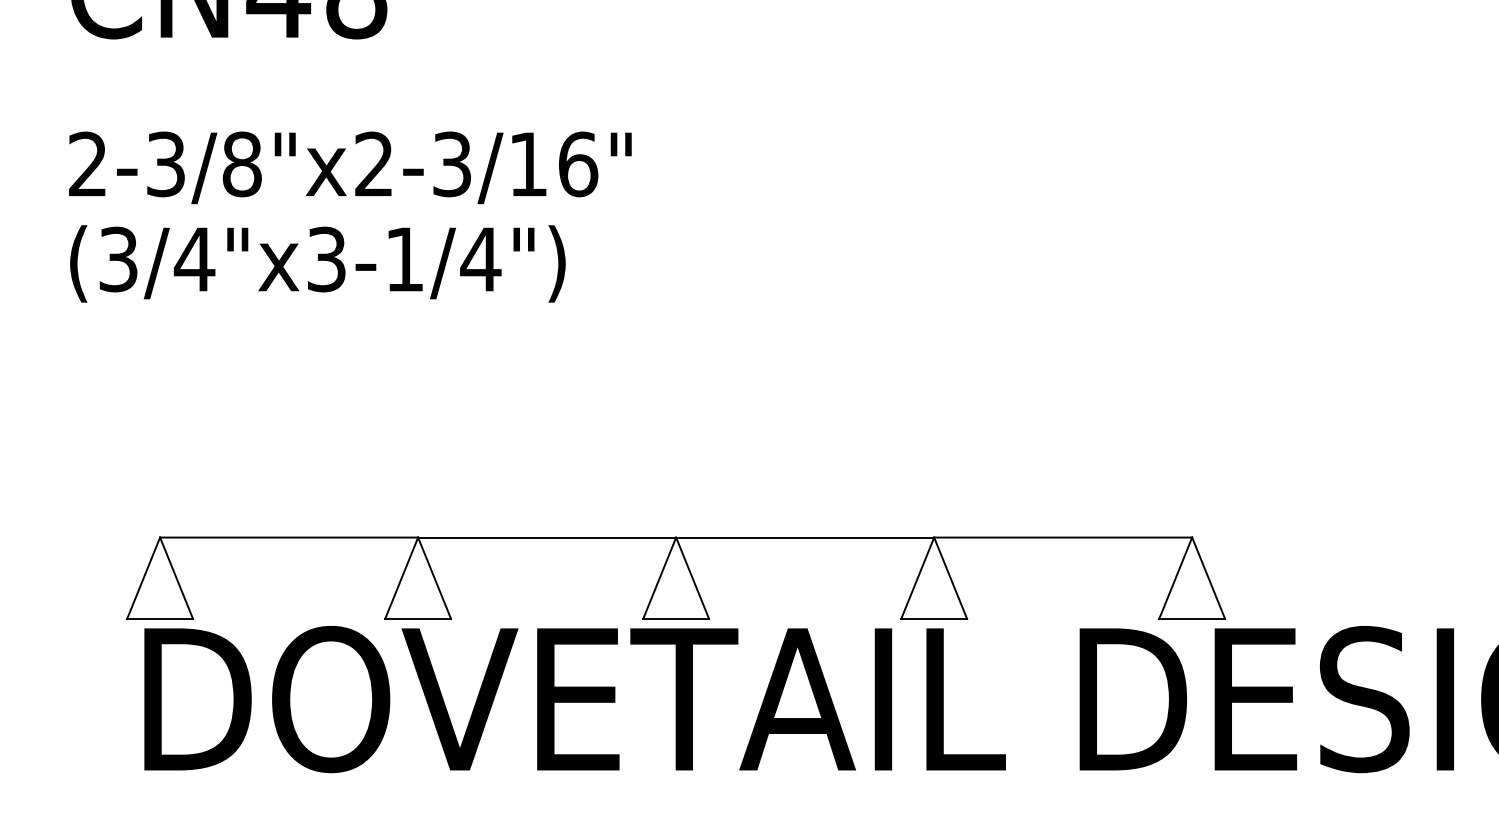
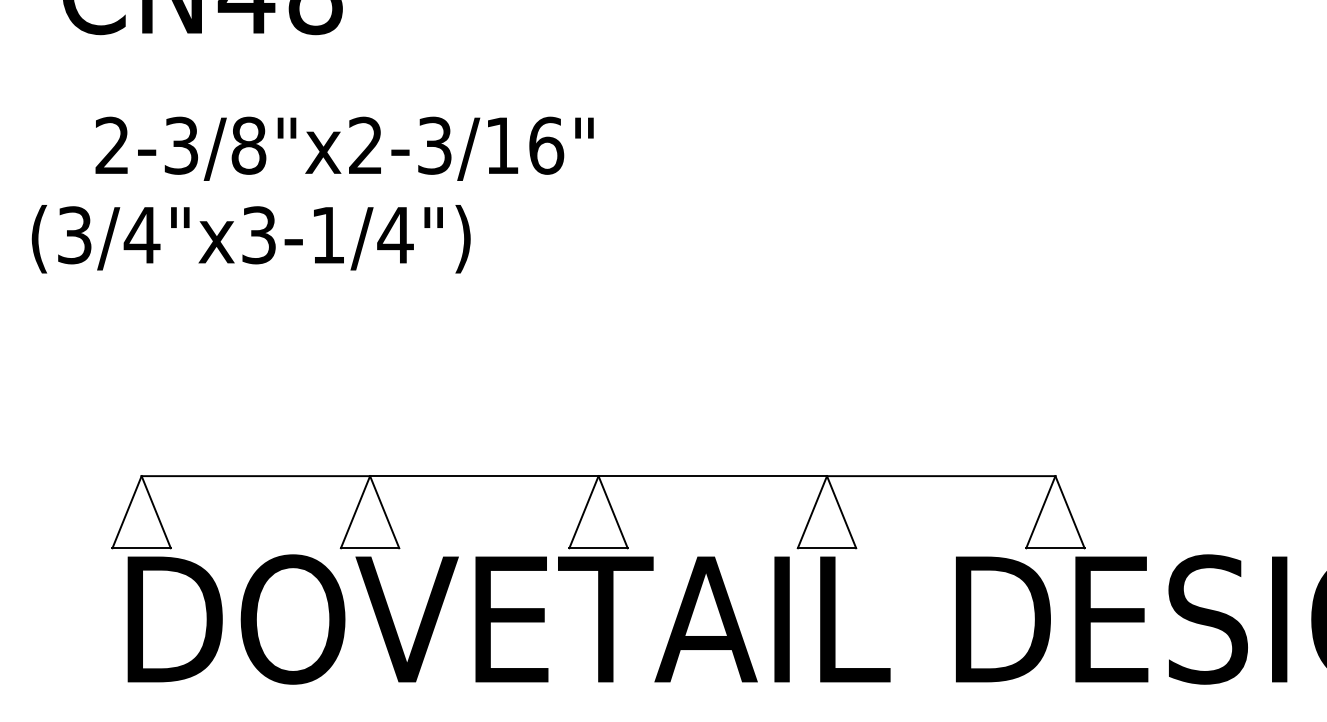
text: (350, 167) -> (344, 148), moved
text: (317, 263) -> (250, 238), moved

